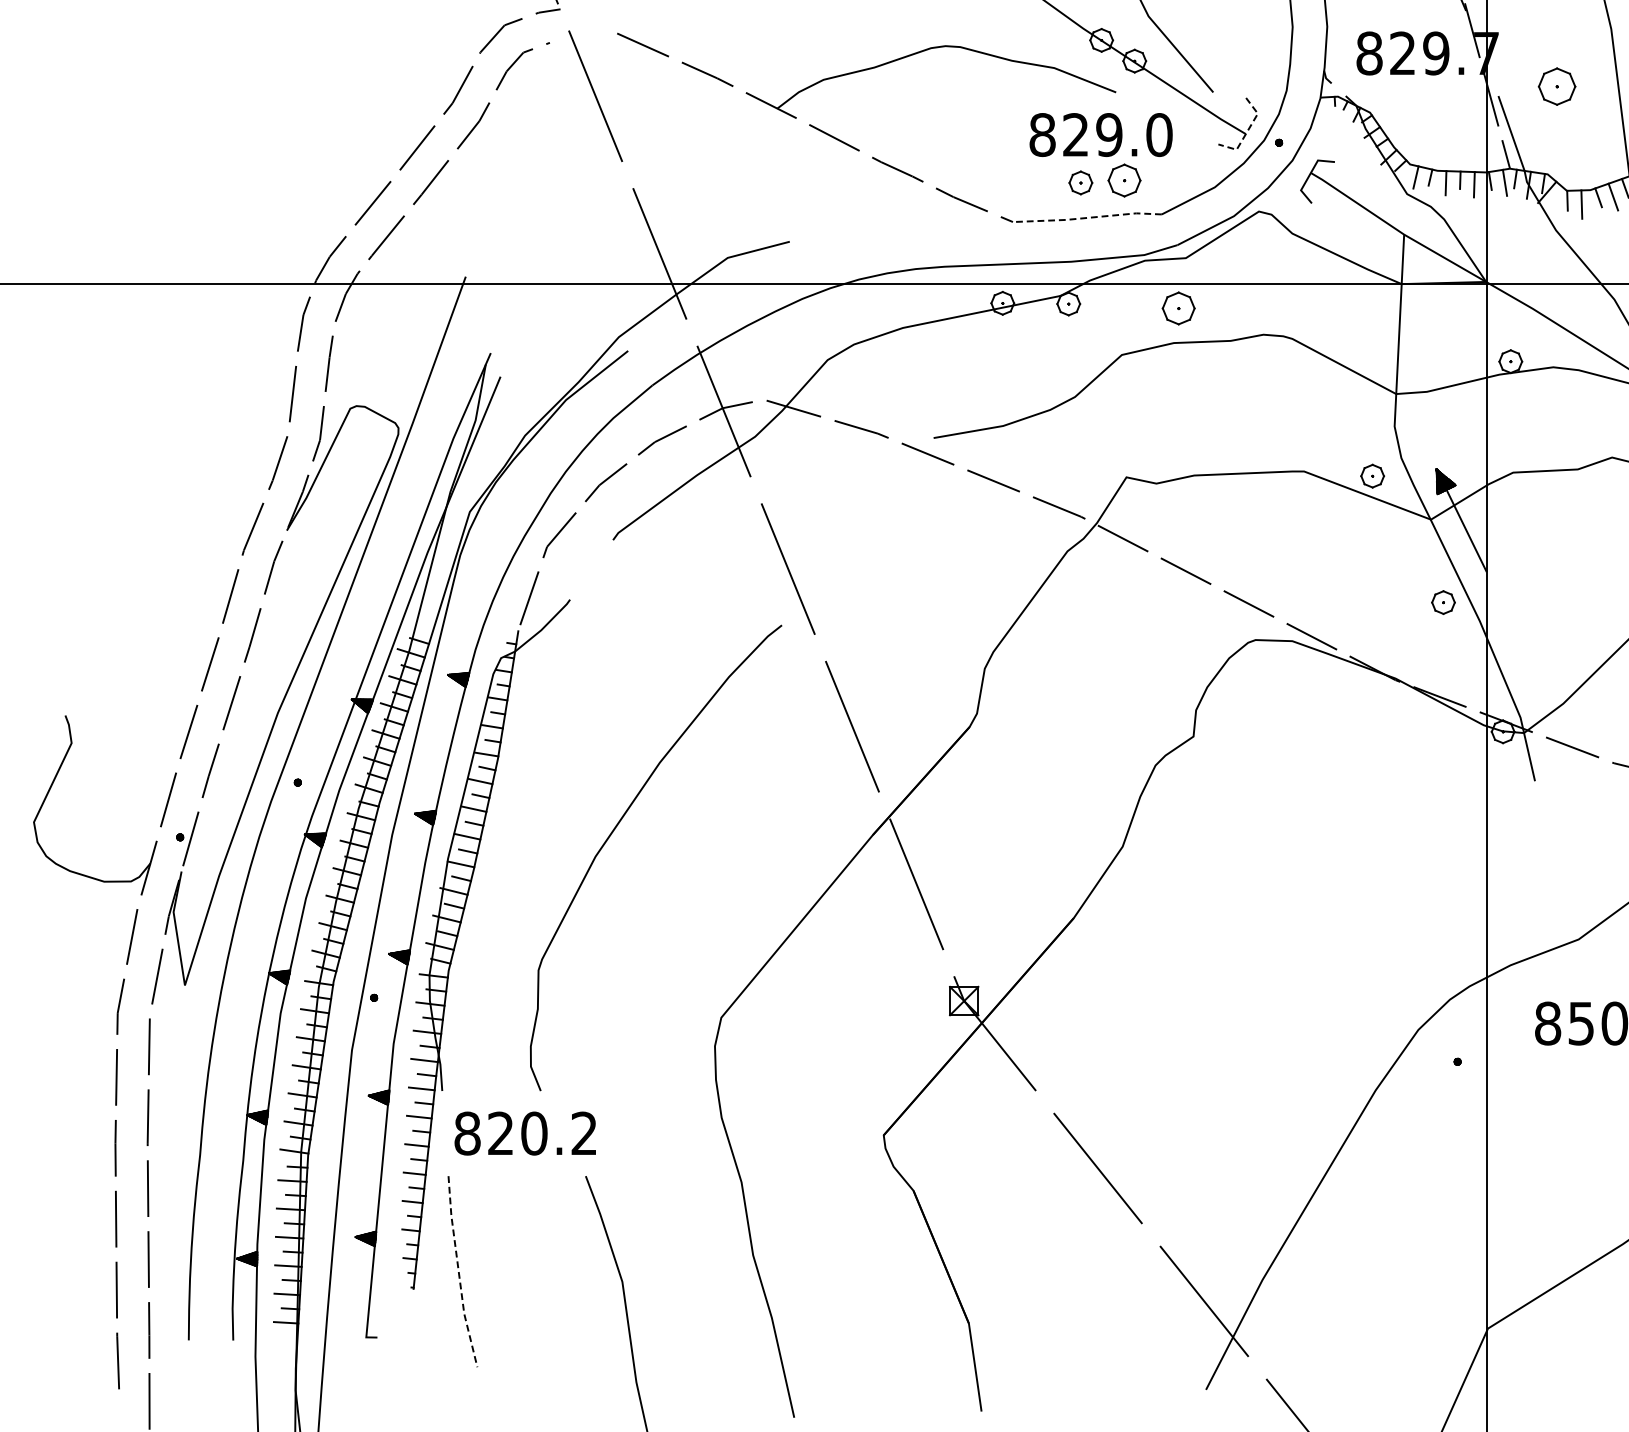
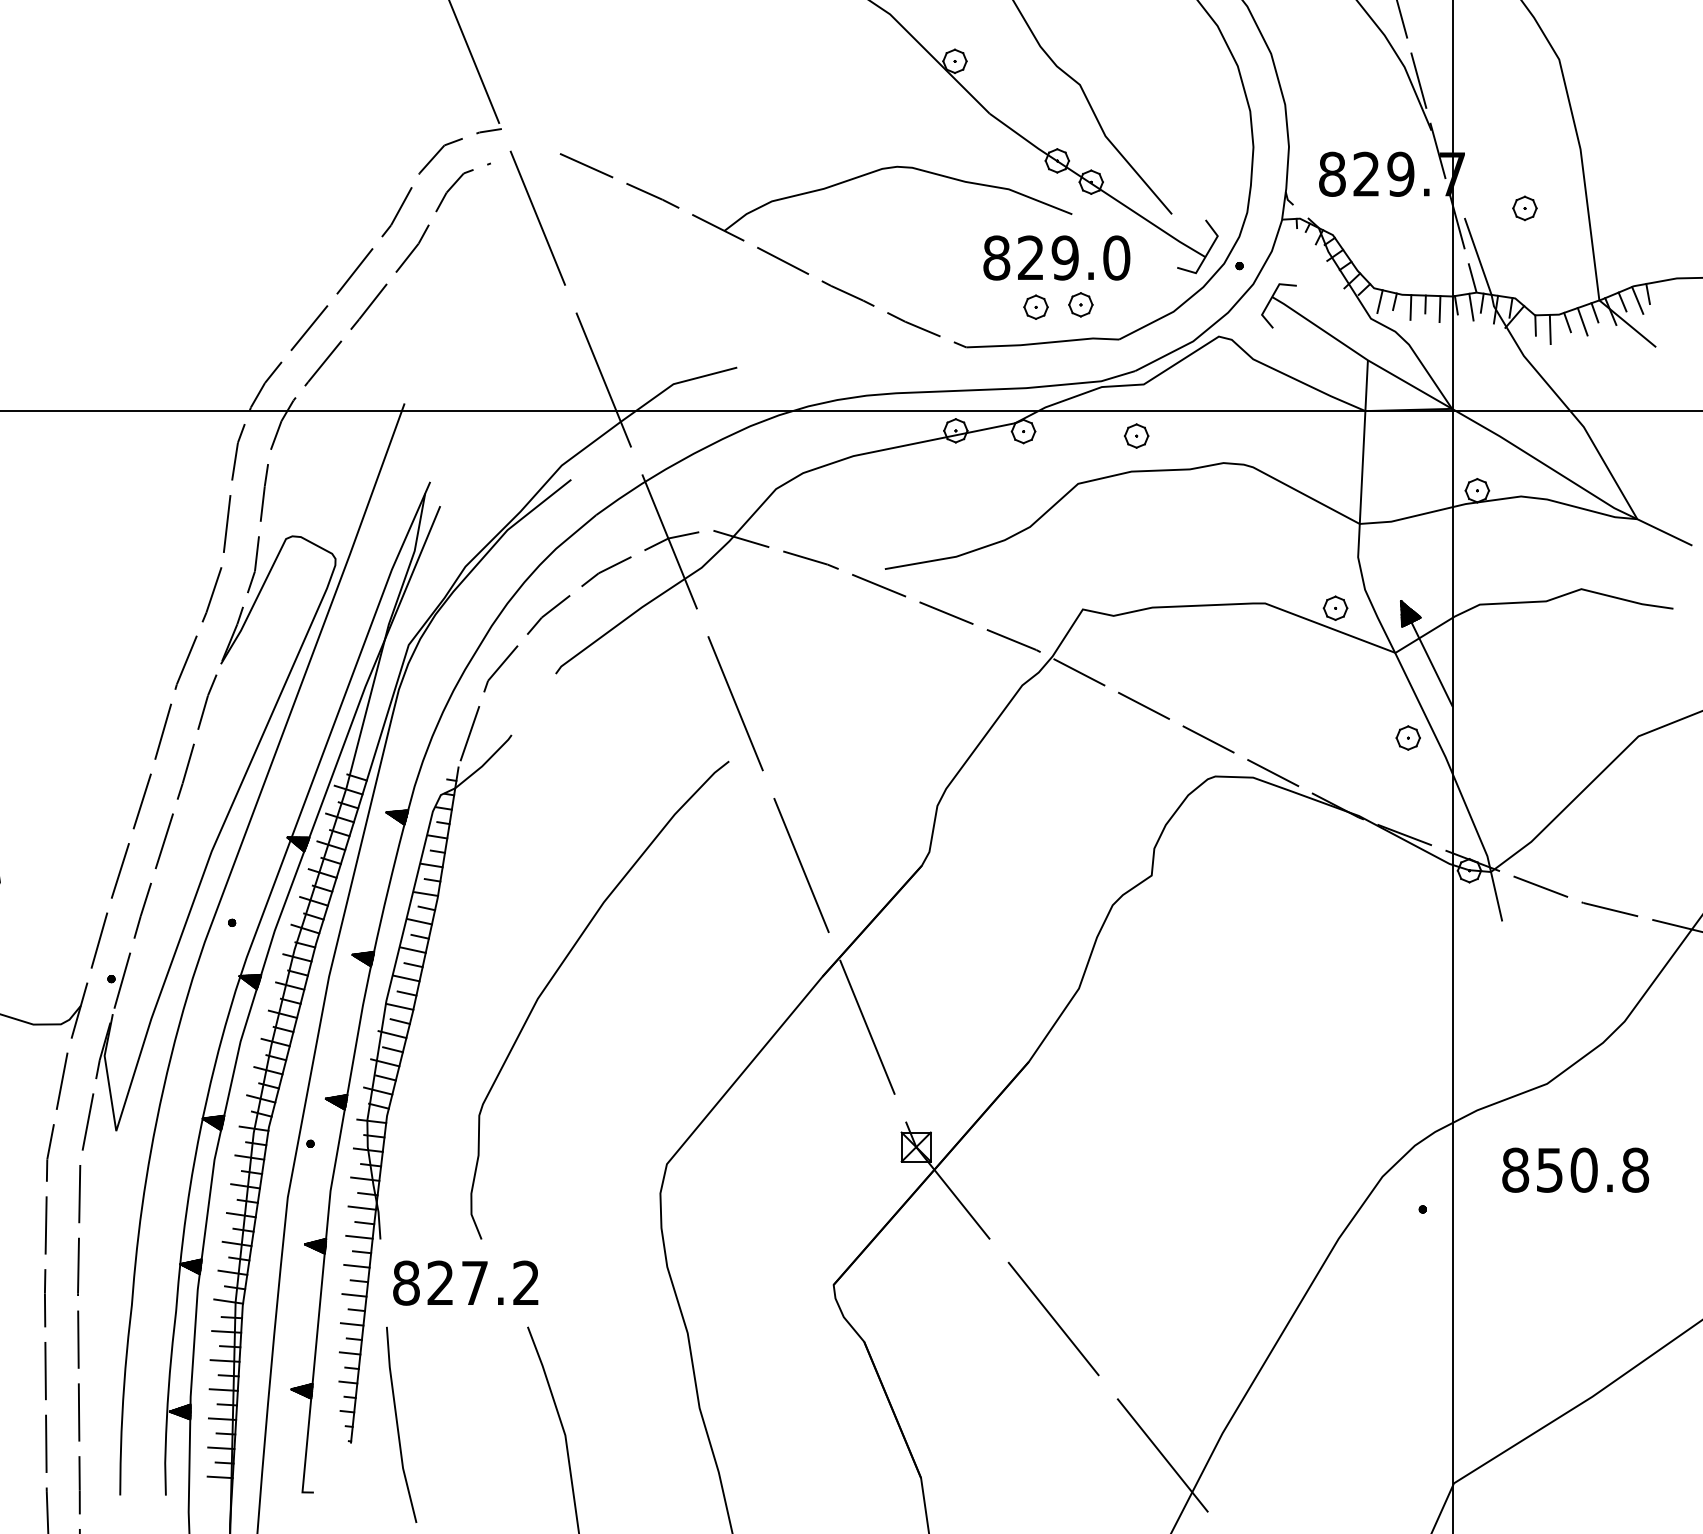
part: (1556, 86) -> (1524, 208), size x0.62
line: (1247, 131) -> (1207, 254), dashed -> solid
part: (1124, 180) -> (1080, 304), size x0.71
line: (1087, 218) -> (1042, 343), dashed -> solid
part: (1178, 307) -> (1136, 435), size x0.71
text: (533, 1132) -> (474, 1282), 820.2 -> 827.2
line: (458, 1272) -> (397, 1425), dashed -> solid

